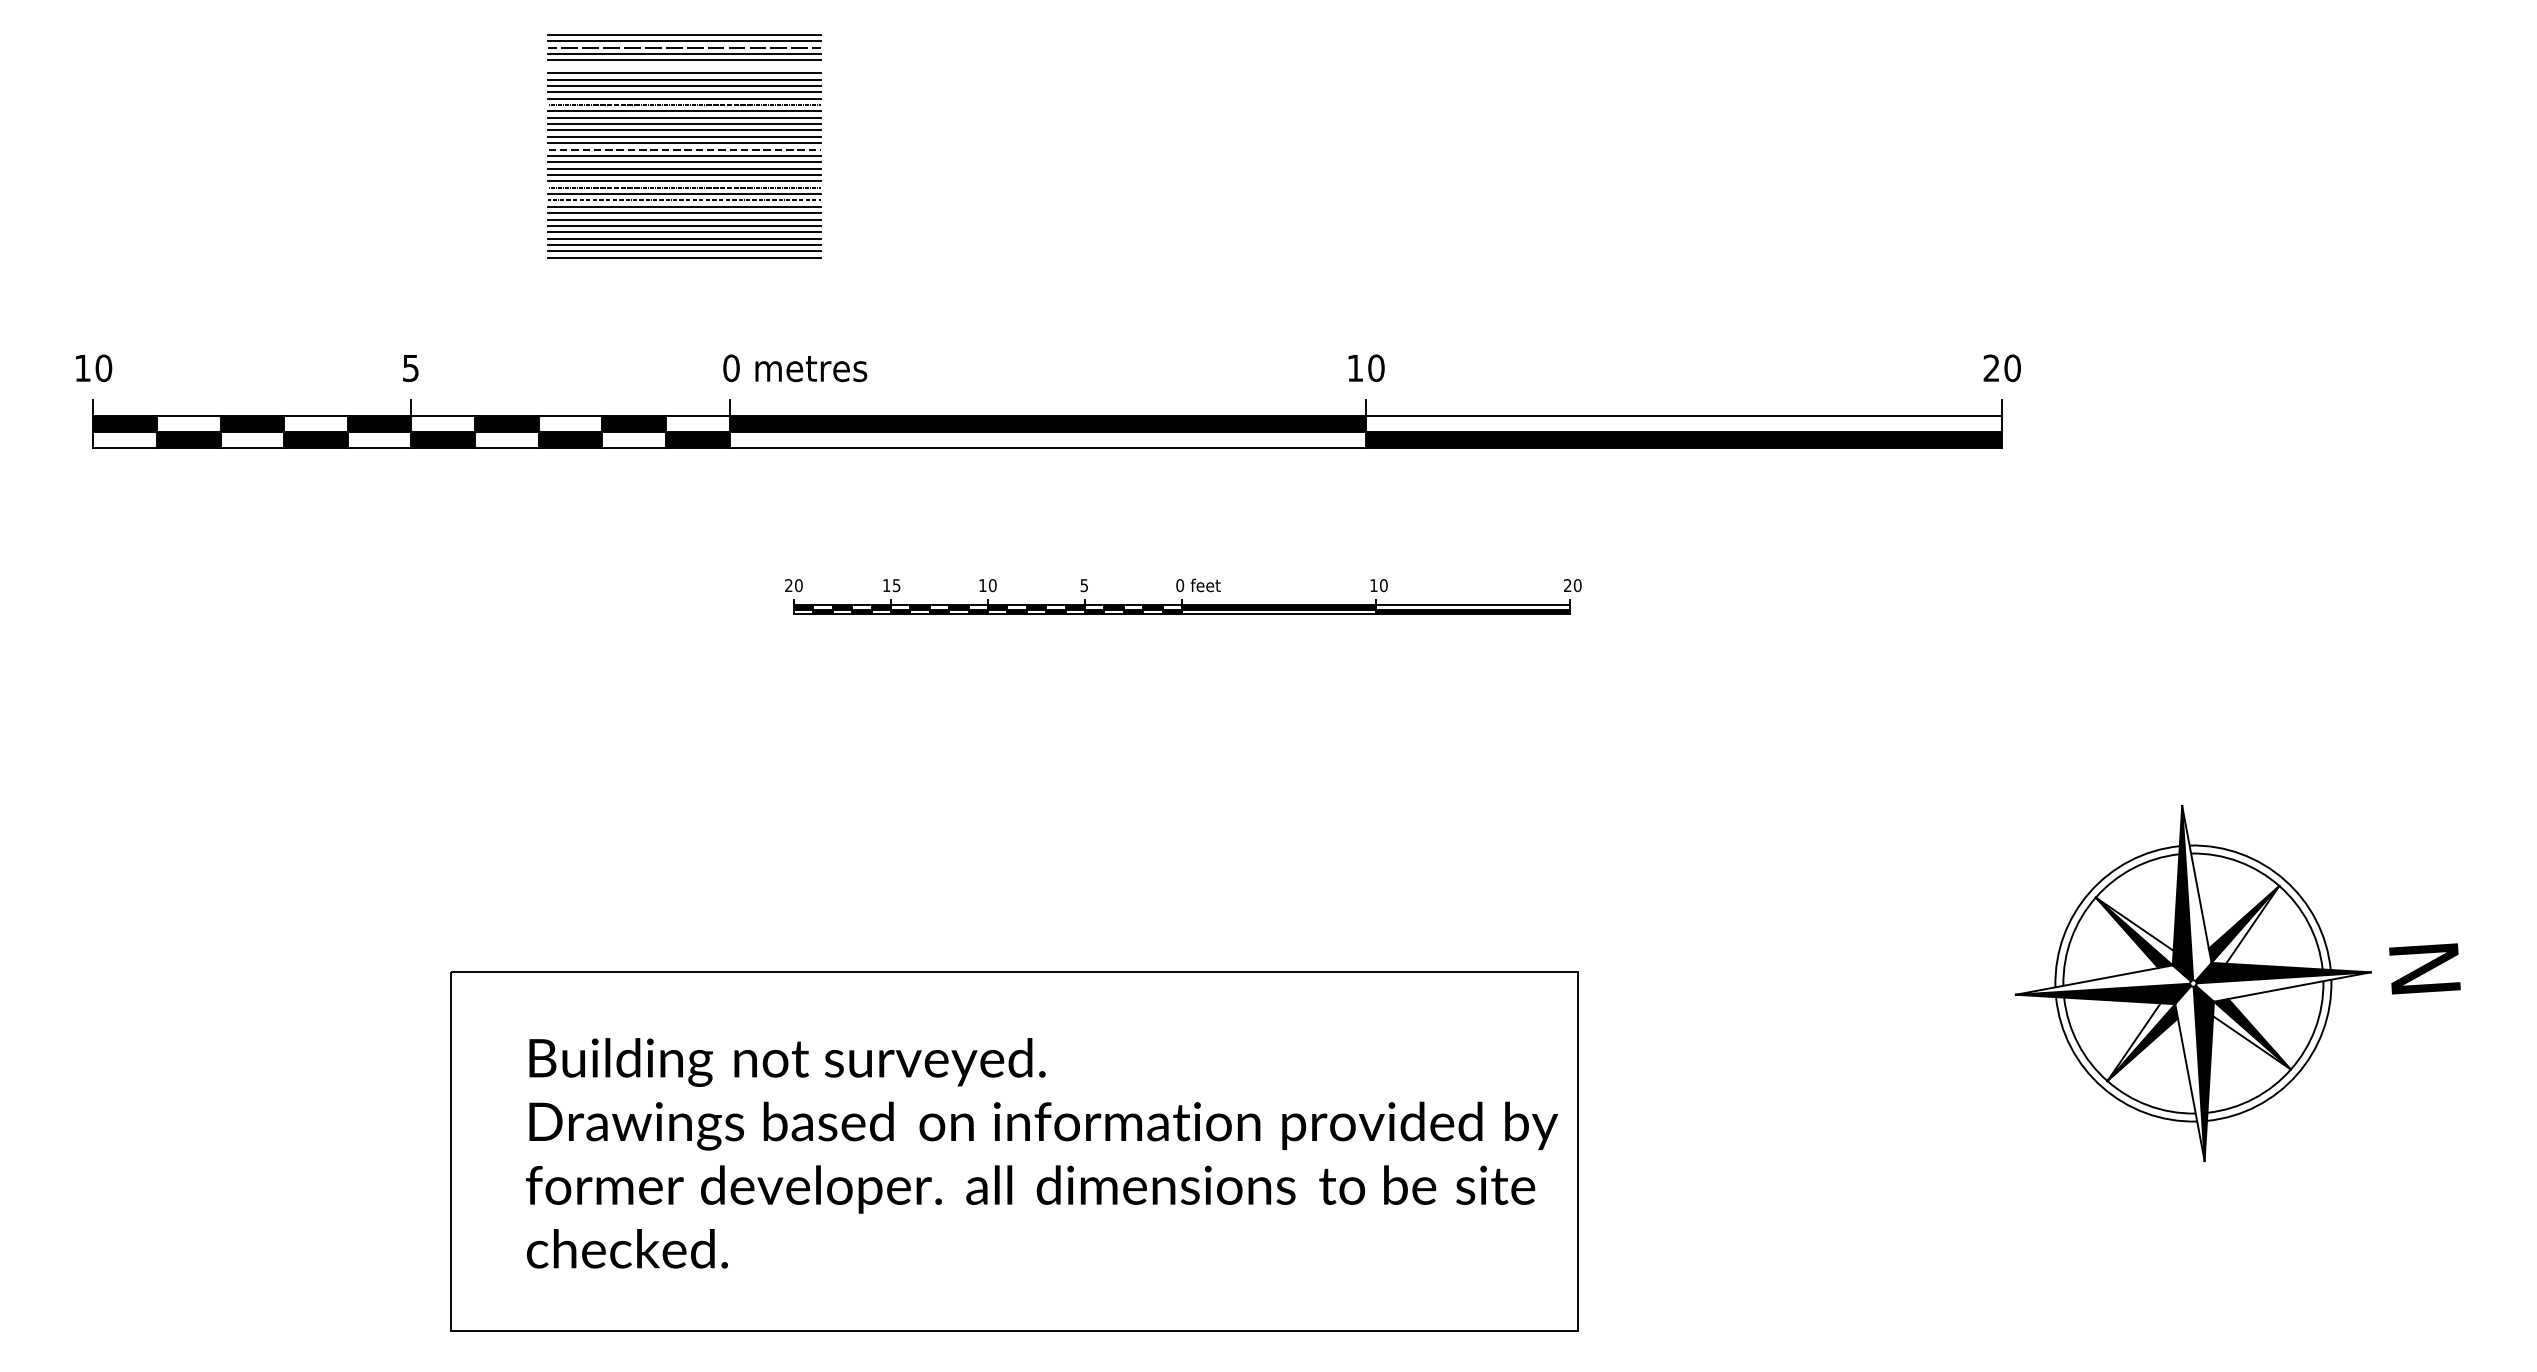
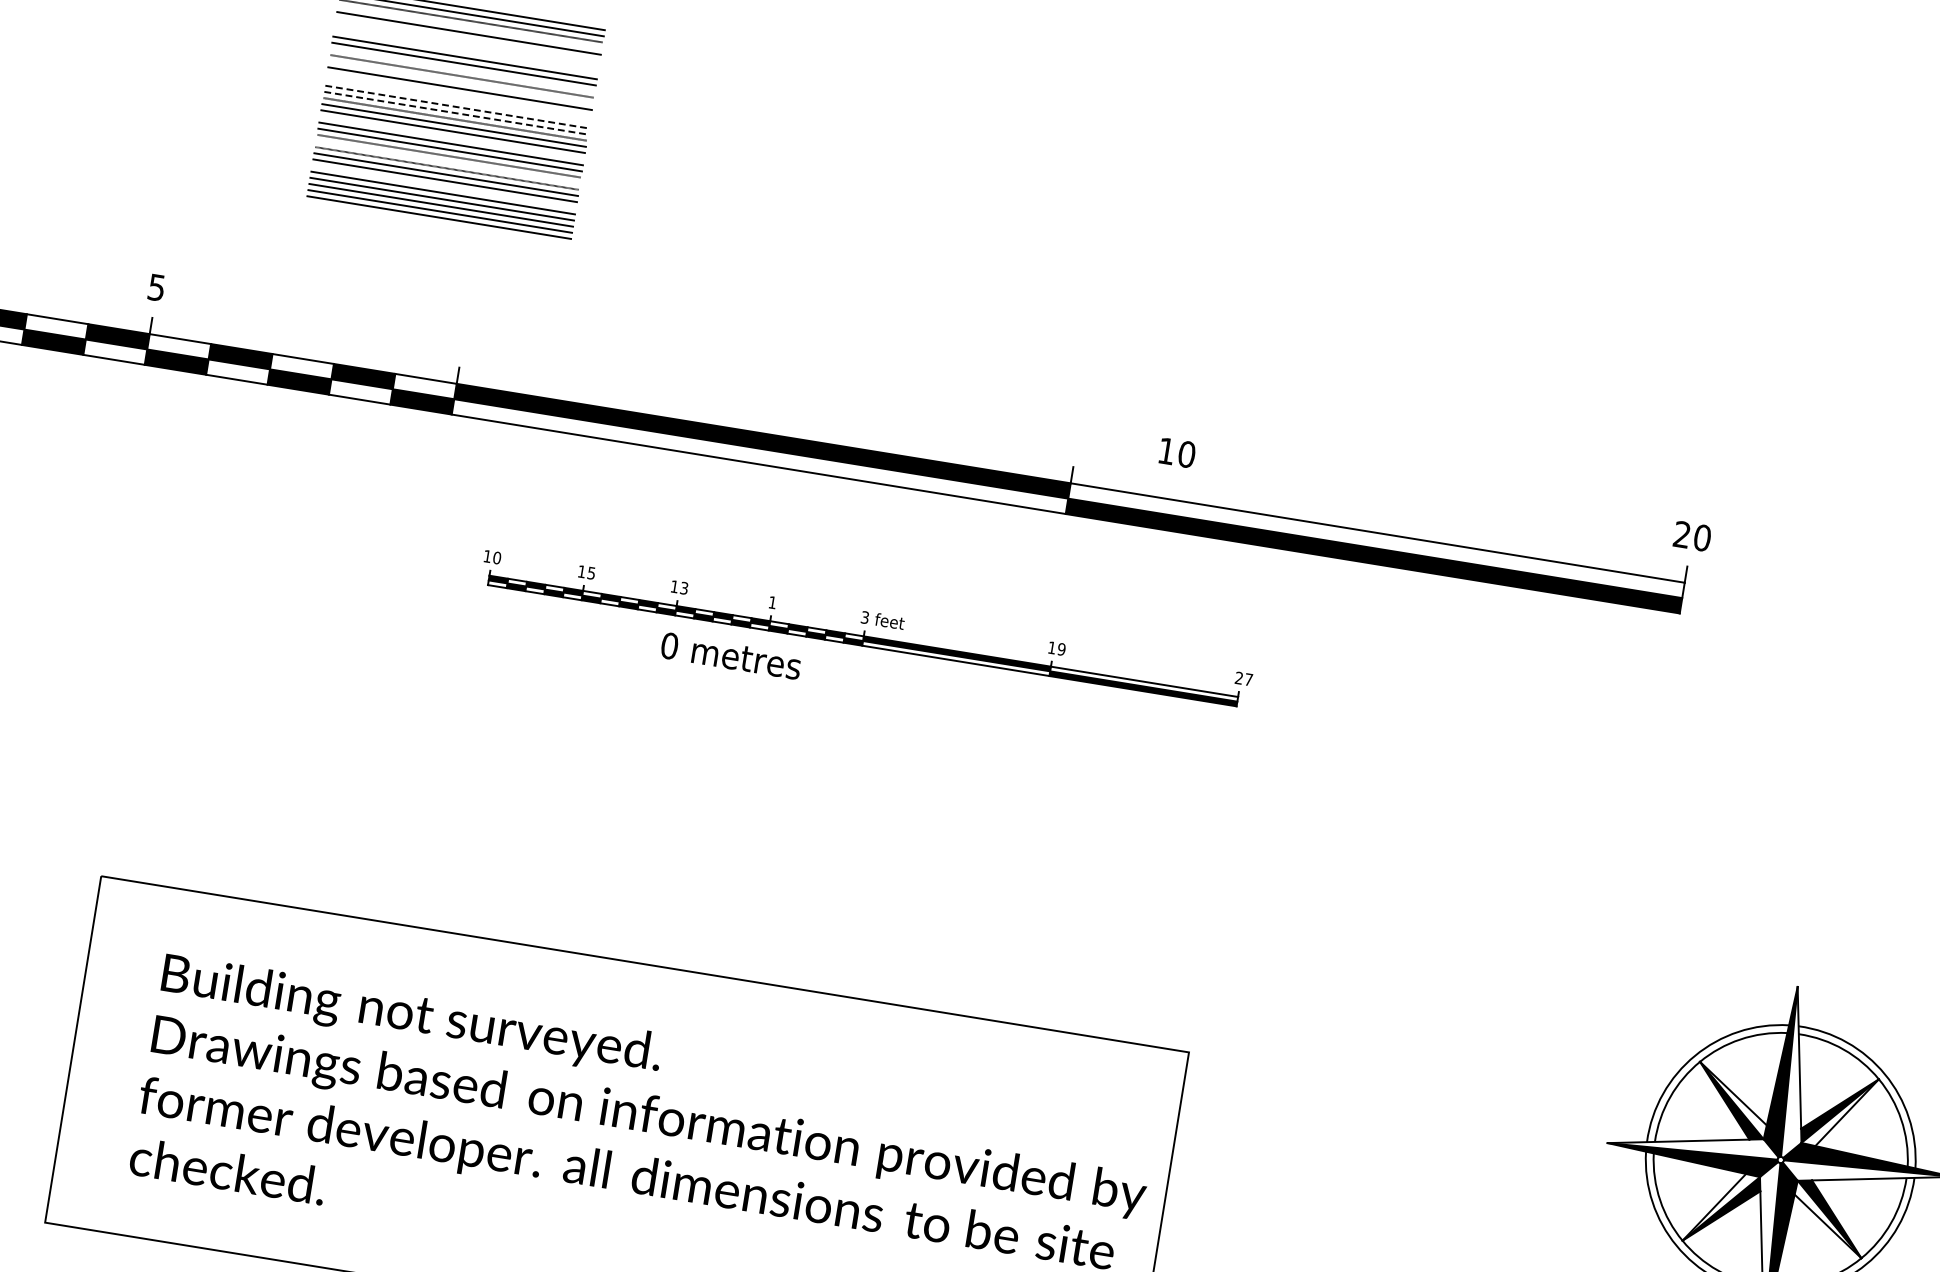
line: (684, 54) -> (469, 27), removed
line: (684, 73) -> (466, 45), removed
line: (684, 79) -> (465, 51), removed
line: (684, 98) -> (462, 70), removed
line: (684, 111) -> (460, 82), removed
line: (684, 124) -> (458, 95), removed
line: (684, 130) -> (457, 100), removed
line: (684, 136) -> (457, 106), solid -> dashed
line: (684, 143) -> (455, 113), solid -> dashed
line: (684, 168) -> (452, 137), removed
line: (684, 194) -> (447, 162), removed
line: (684, 219) -> (444, 186), removed
line: (684, 257) -> (438, 223), removed
text: (795, 368) -> (731, 656), moved
text: (1366, 368) -> (1177, 453), moved
text: (788, 585) -> (487, 556), 20 -> 10
text: (992, 585) -> (684, 588), 10 -> 13
text: (1083, 585) -> (771, 602), 5 -> 1
text: (1180, 585) -> (865, 617), 0 -> 3
text: (1383, 585) -> (1061, 649), 10 -> 19
text: (1577, 585) -> (1248, 679), 20 -> 27

